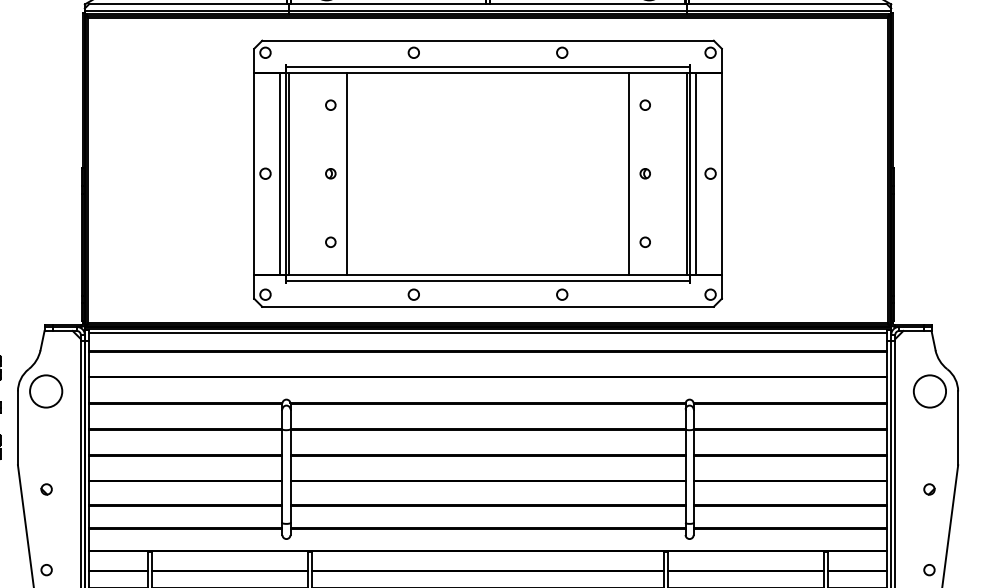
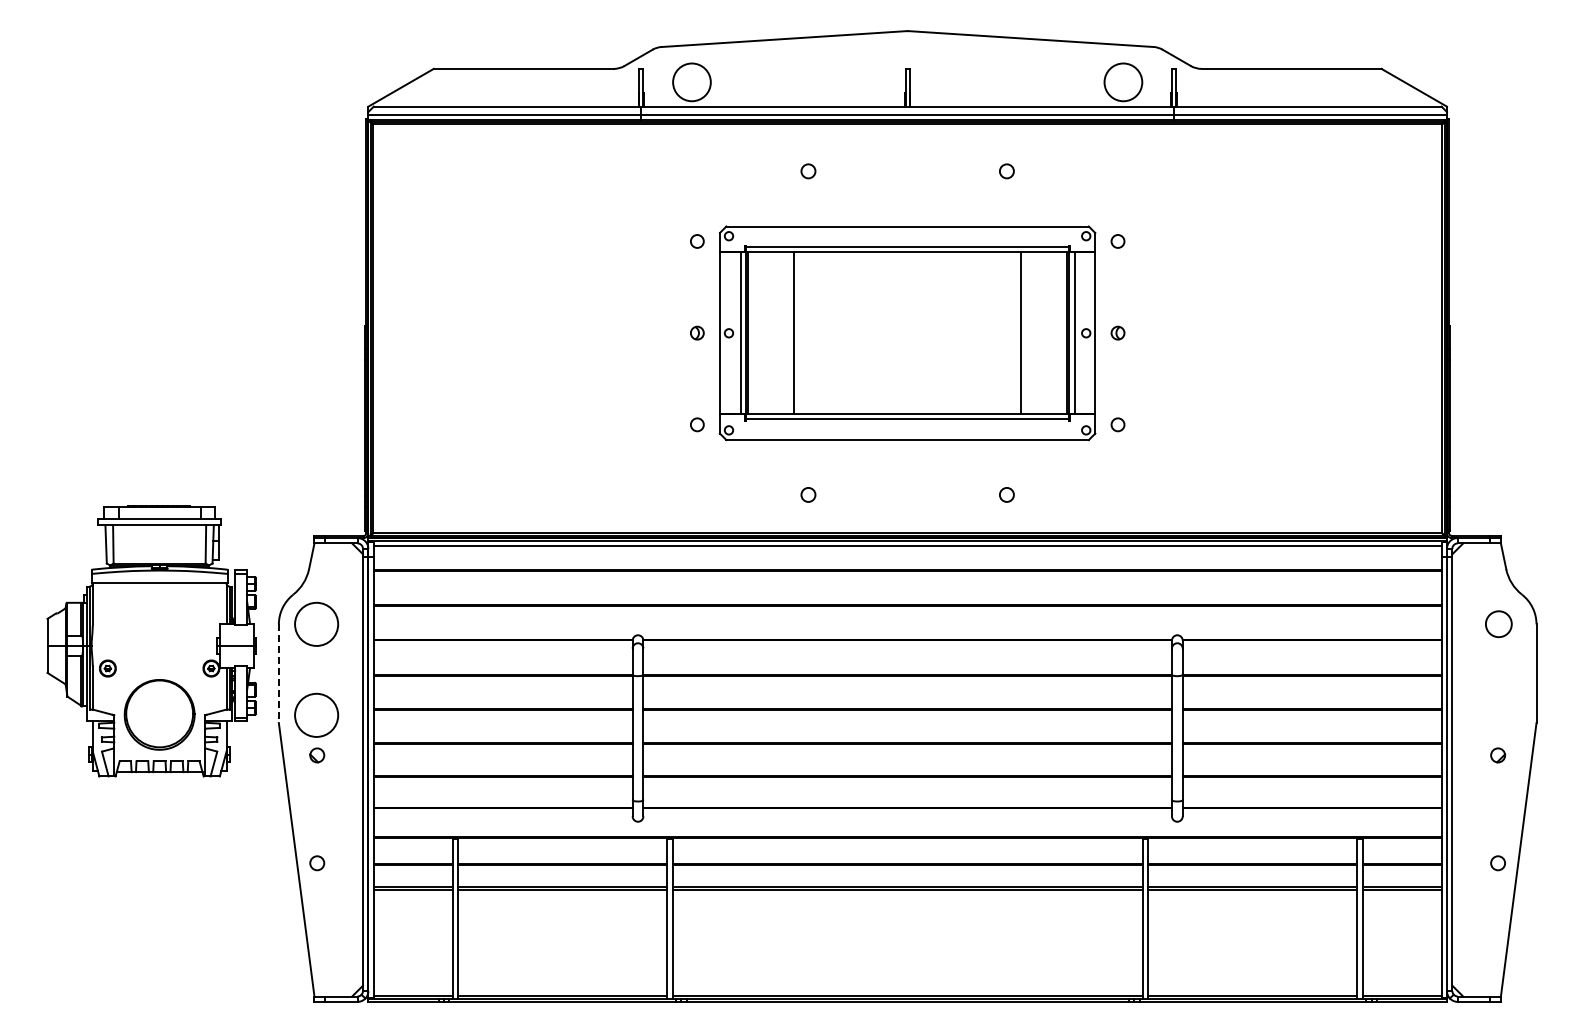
part: (487, 174) -> (907, 333), size x0.6
circle: (929, 390) -> (1498, 623), size x0.6
line: (17, 428) -> (278, 674), solid -> dashed
circle: (46, 458) -> (316, 714), added

